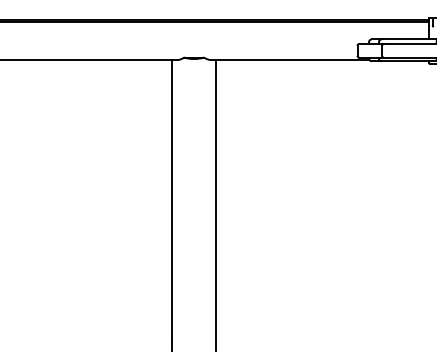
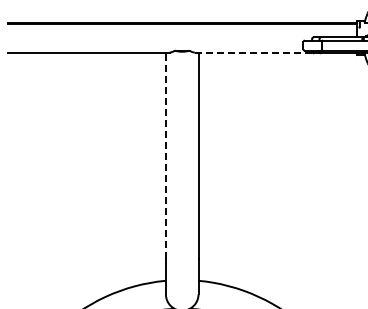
line: (290, 60) -> (253, 52), solid -> dashed
line: (171, 198) -> (165, 155), solid -> dashed

